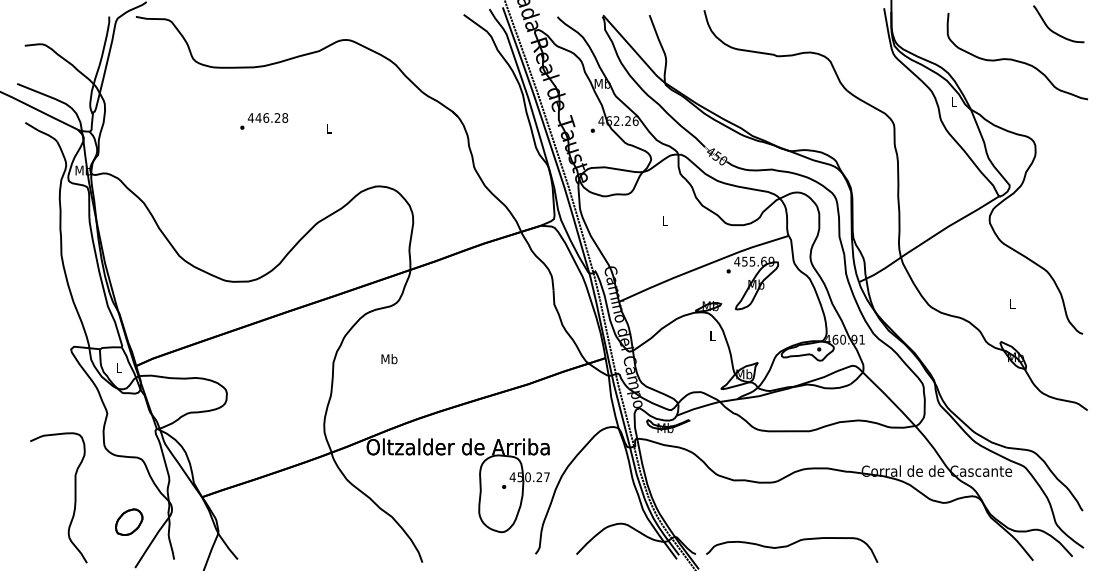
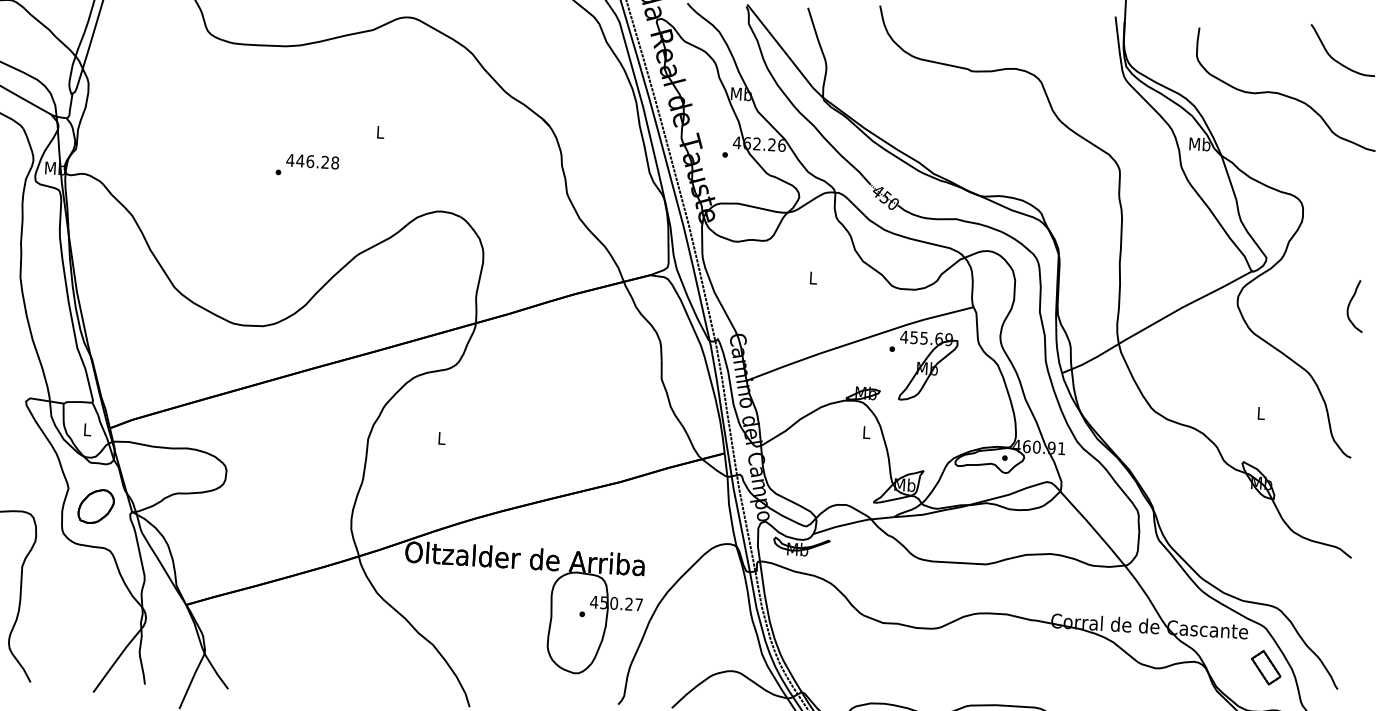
text: (953, 101) -> (1199, 143), L -> Mb
text: (264, 121) -> (307, 165), moved
curve: (1075, 218) -> (1350, 306), added
text: (389, 359) -> (441, 438), Mb -> L
part: (1027, 497) -> (1266, 667), added
part: (129, 521) -> (96, 505), moved

